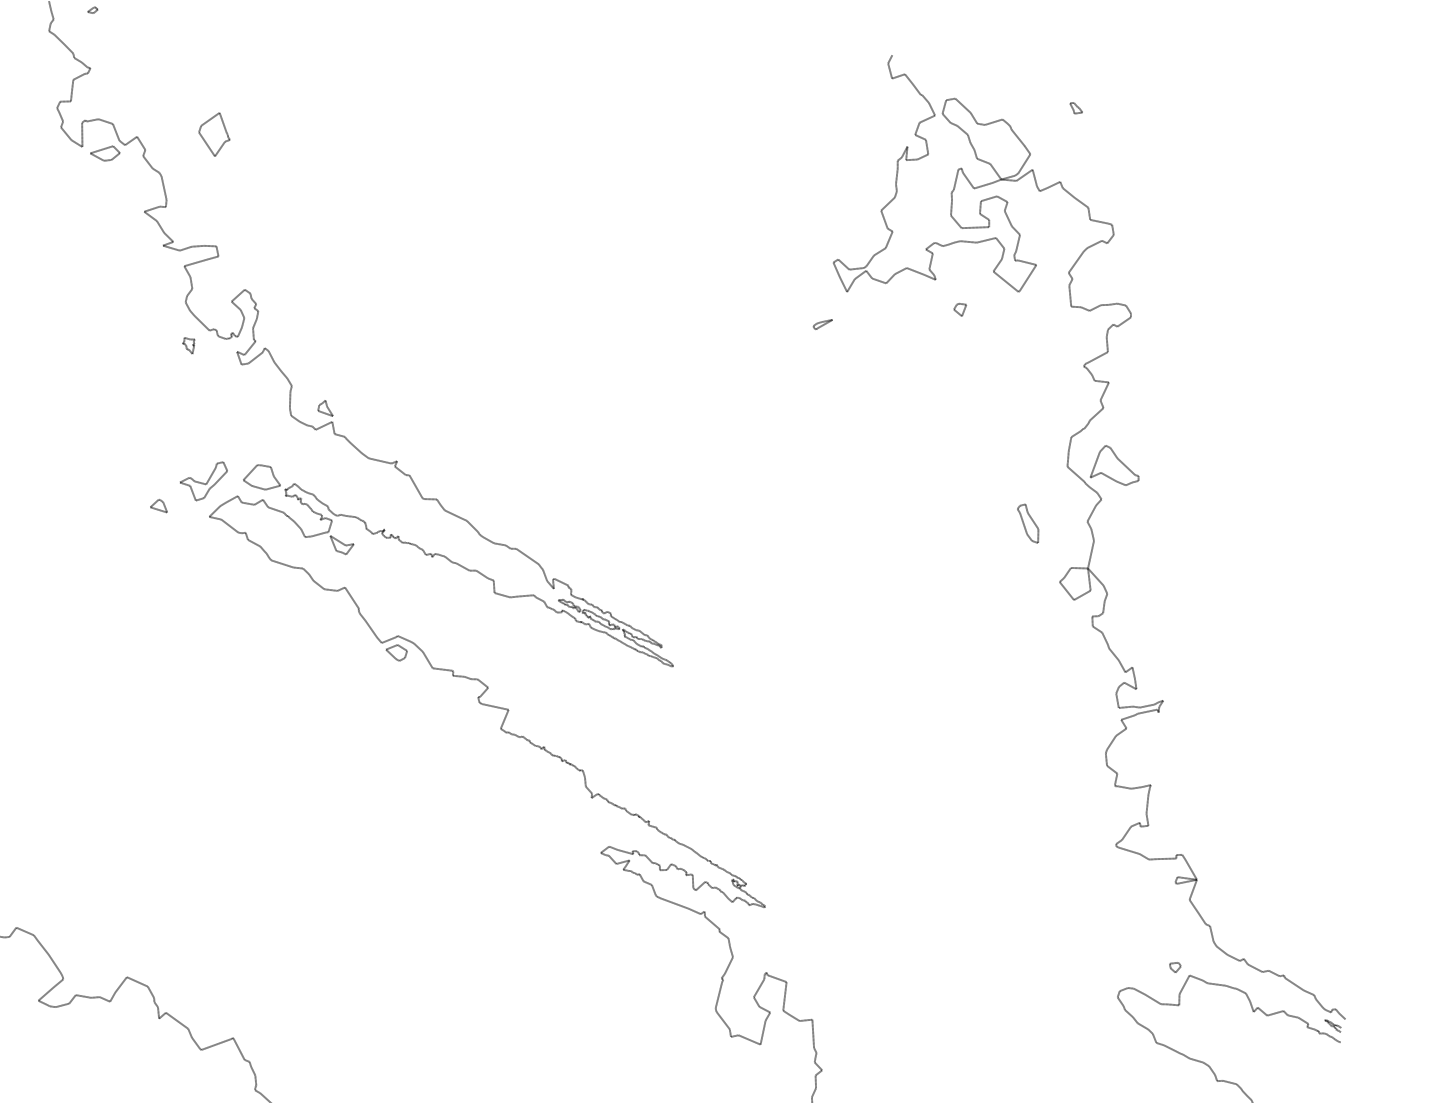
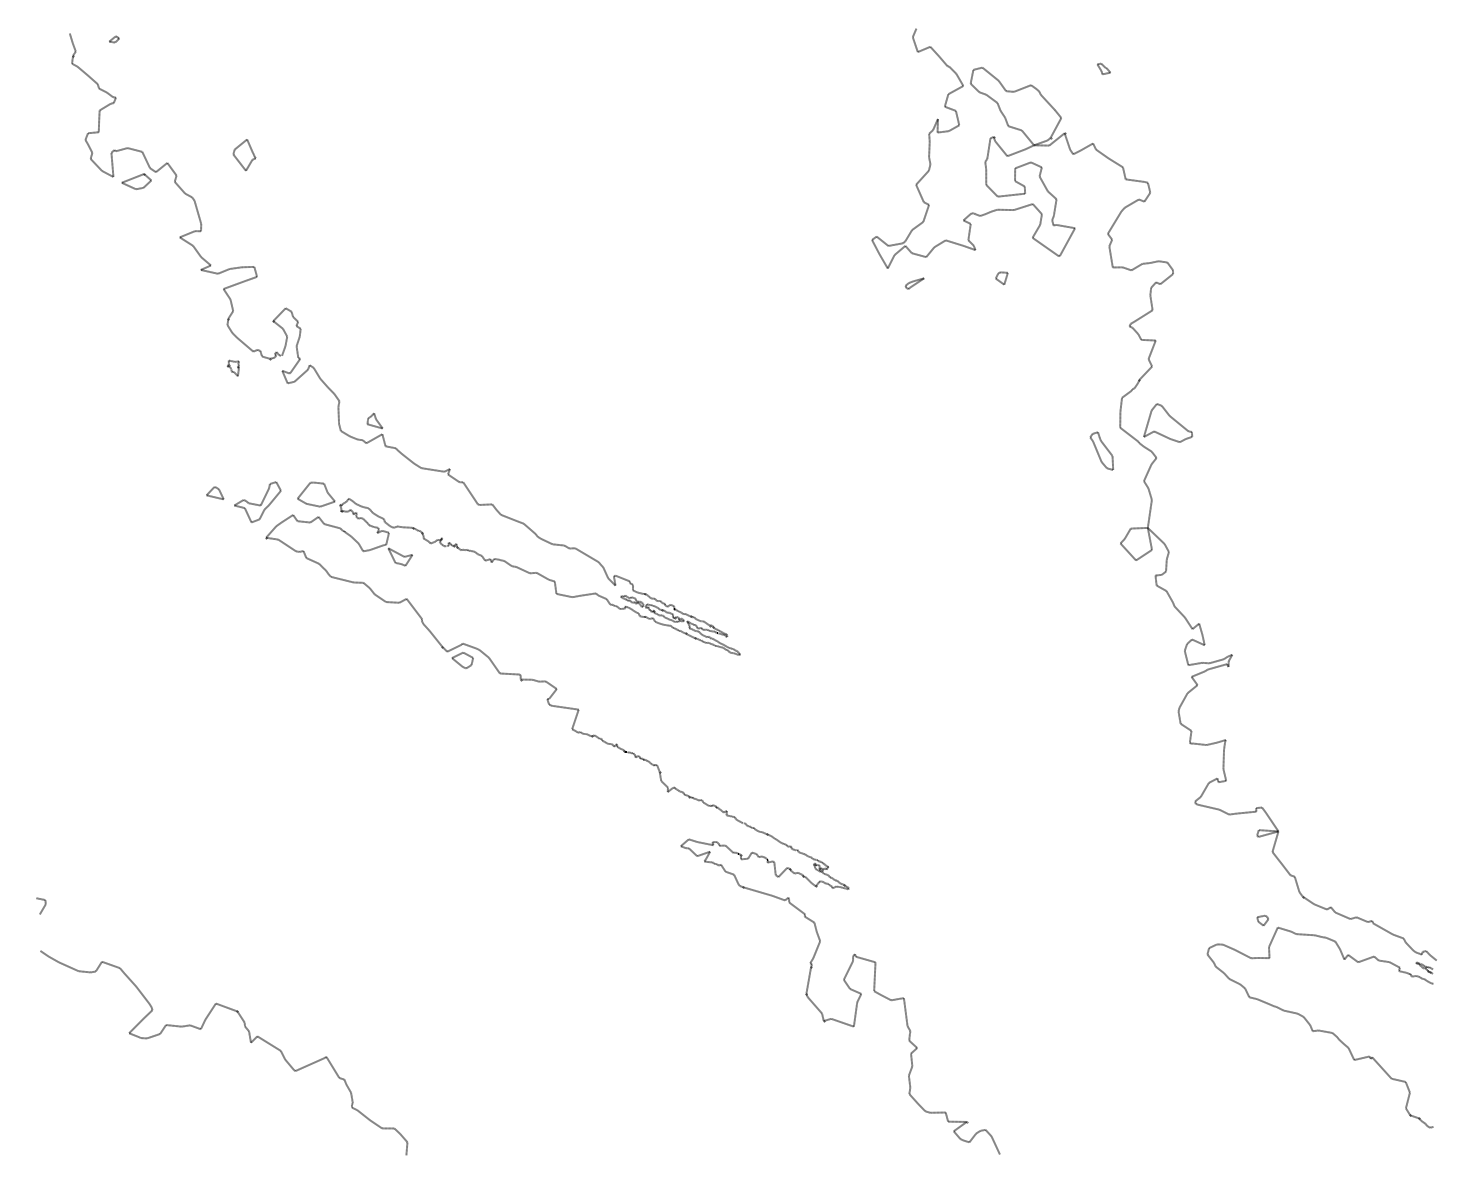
part: (214, 133) -> (244, 154), size x0.71
part: (822, 324) -> (914, 283), moved
part: (159, 505) -> (215, 492), moved
part: (1027, 522) -> (1101, 450), moved

